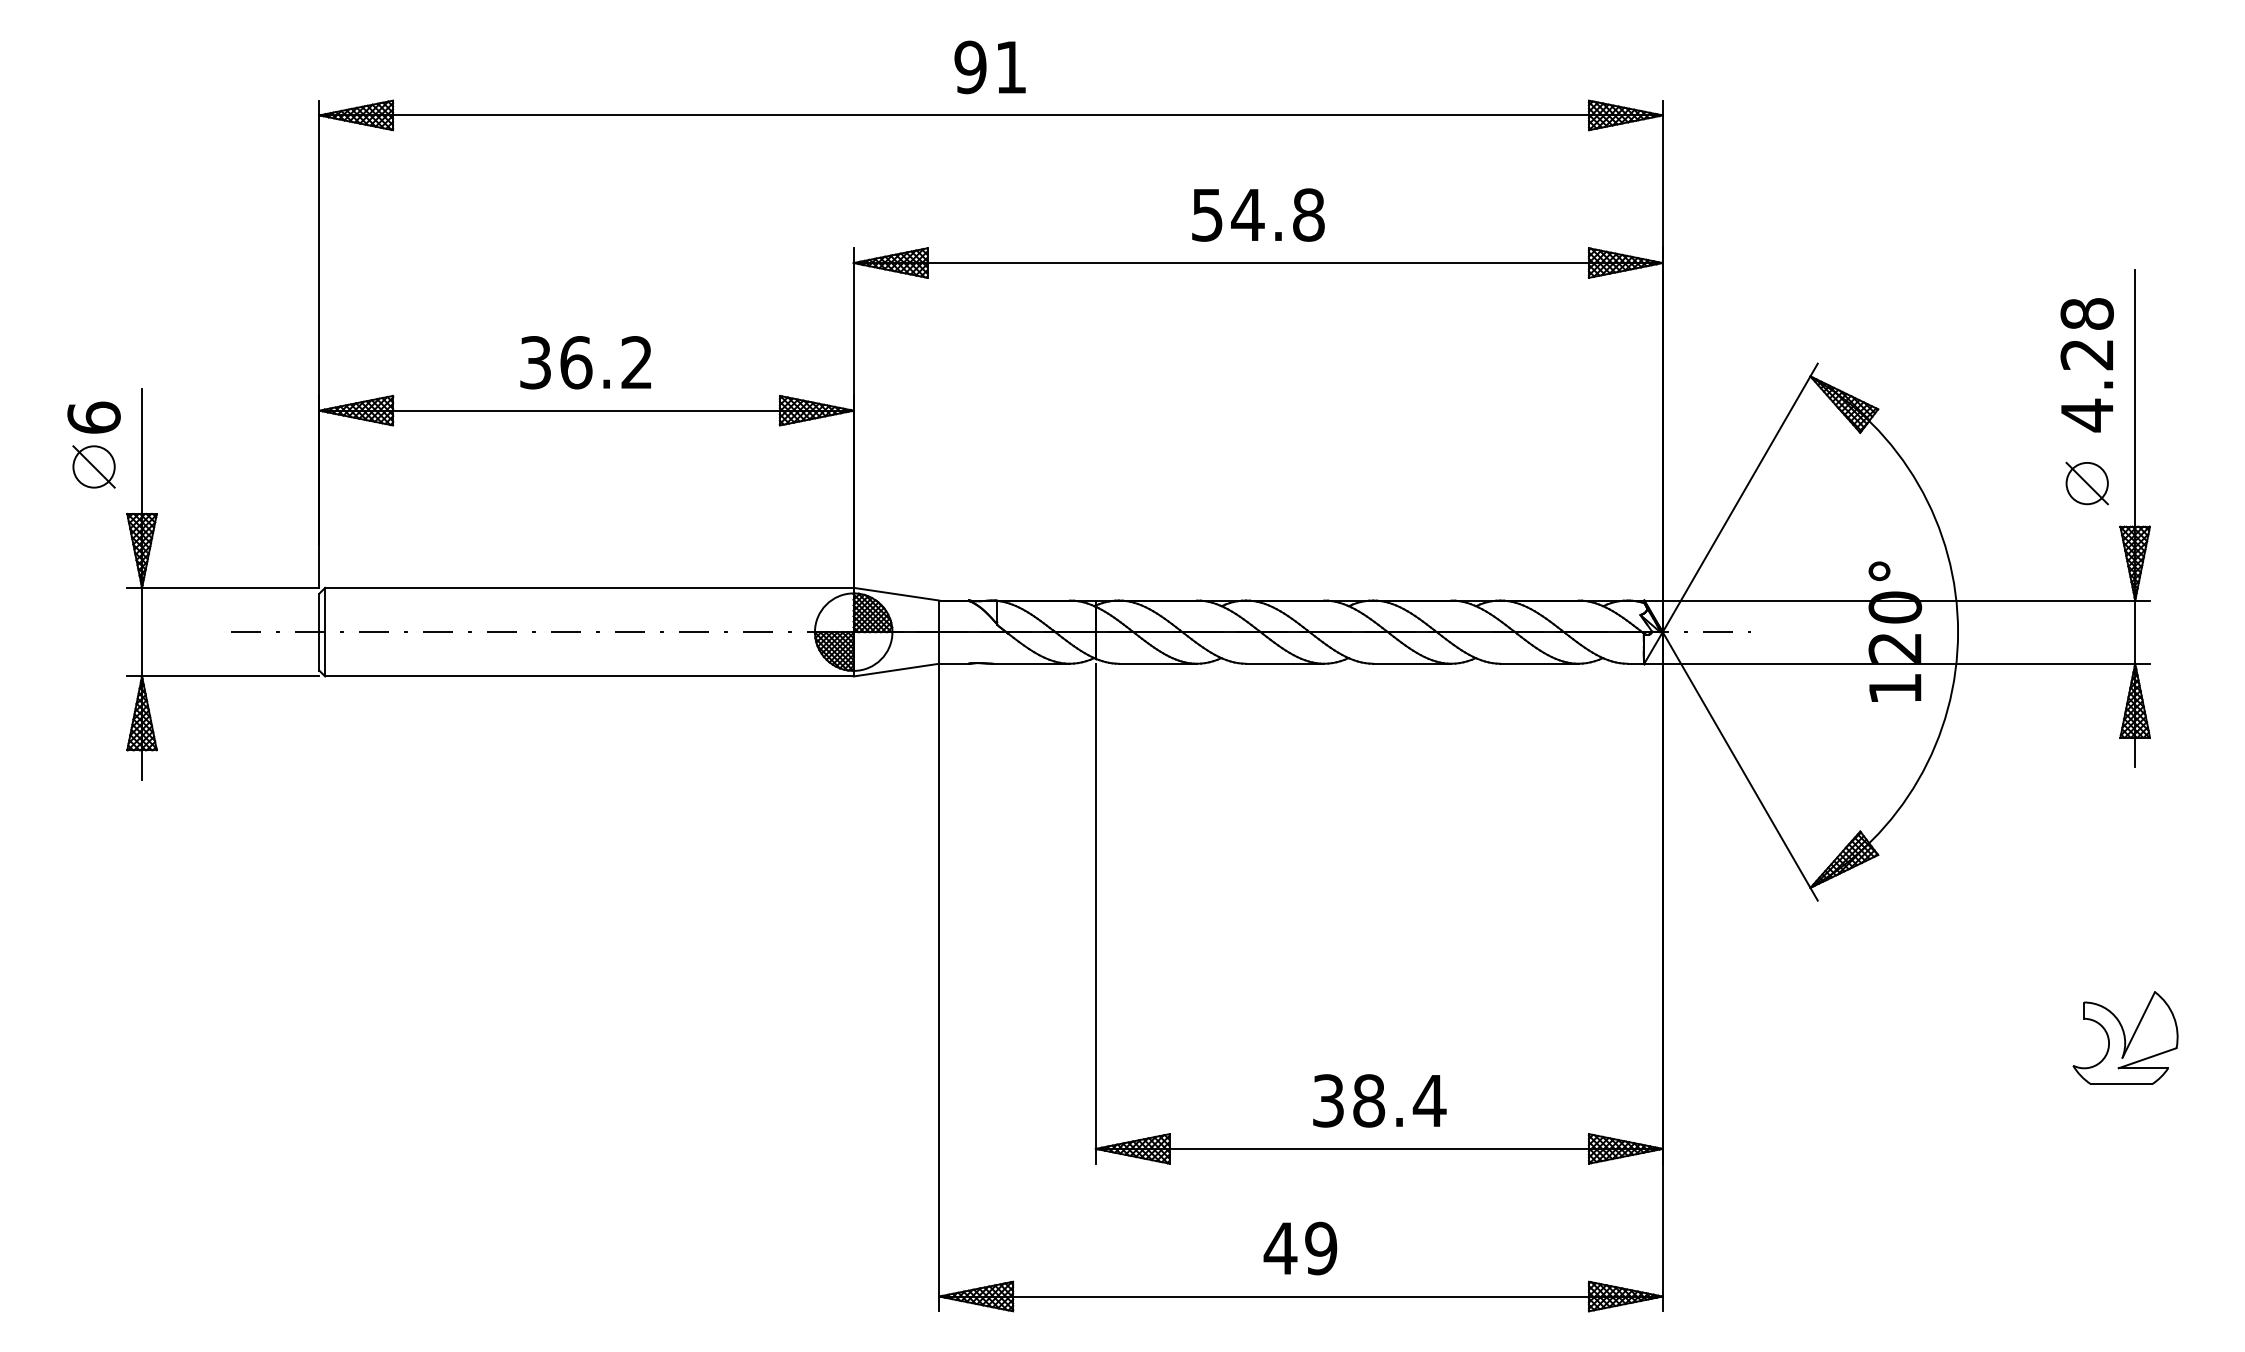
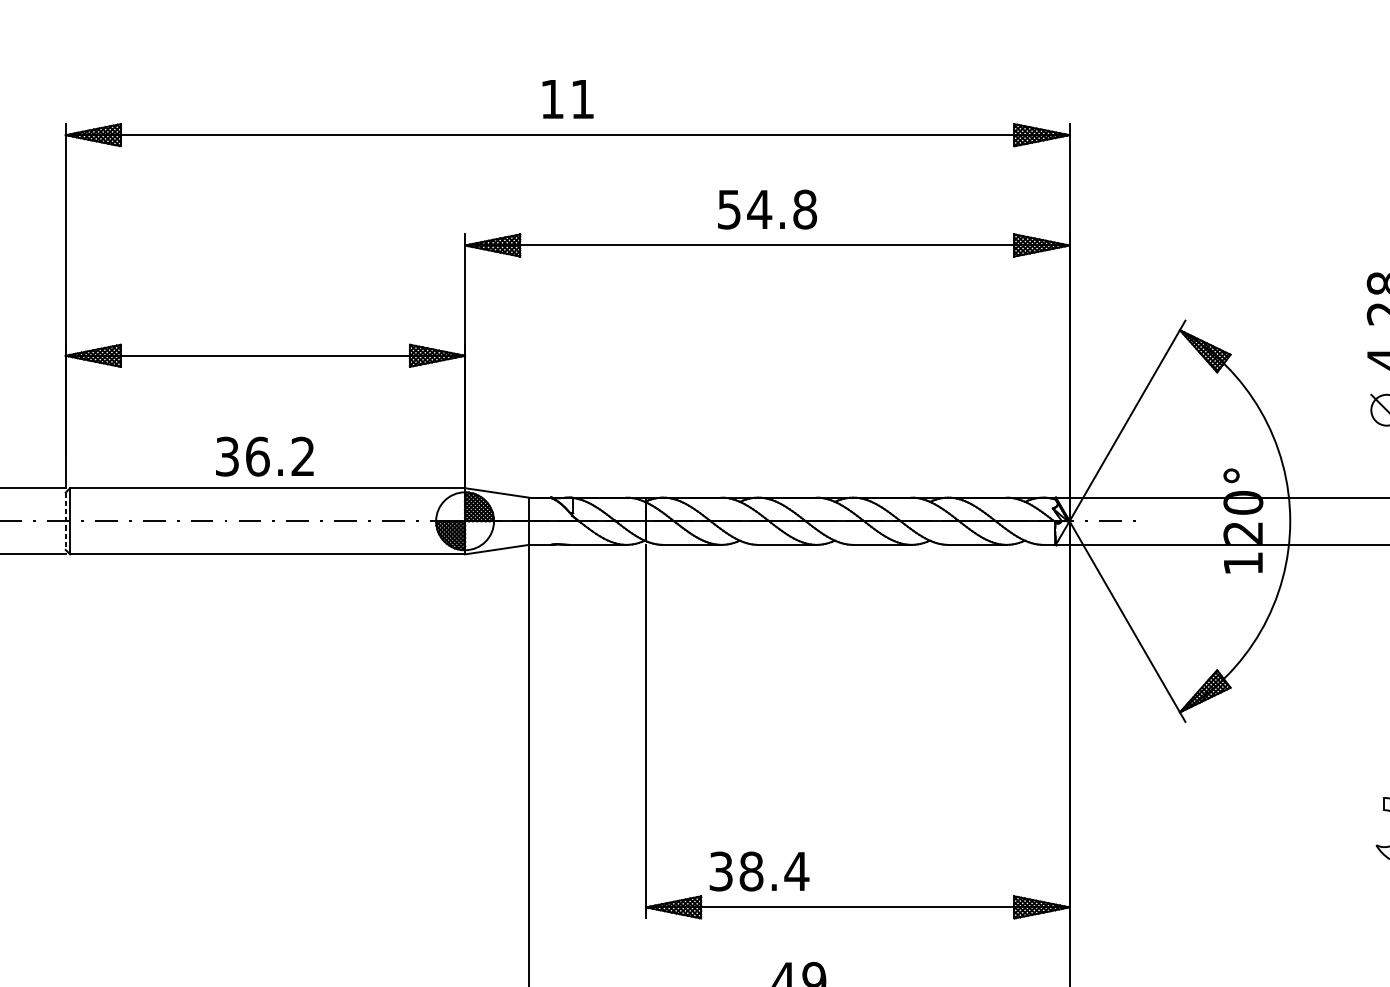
text: (970, 67) -> (552, 99), 91 -> 11
text: (585, 362) -> (264, 456), moved
line: (319, 632) -> (65, 521), solid -> dashed
text: (1379, 1100) -> (759, 871), moved

